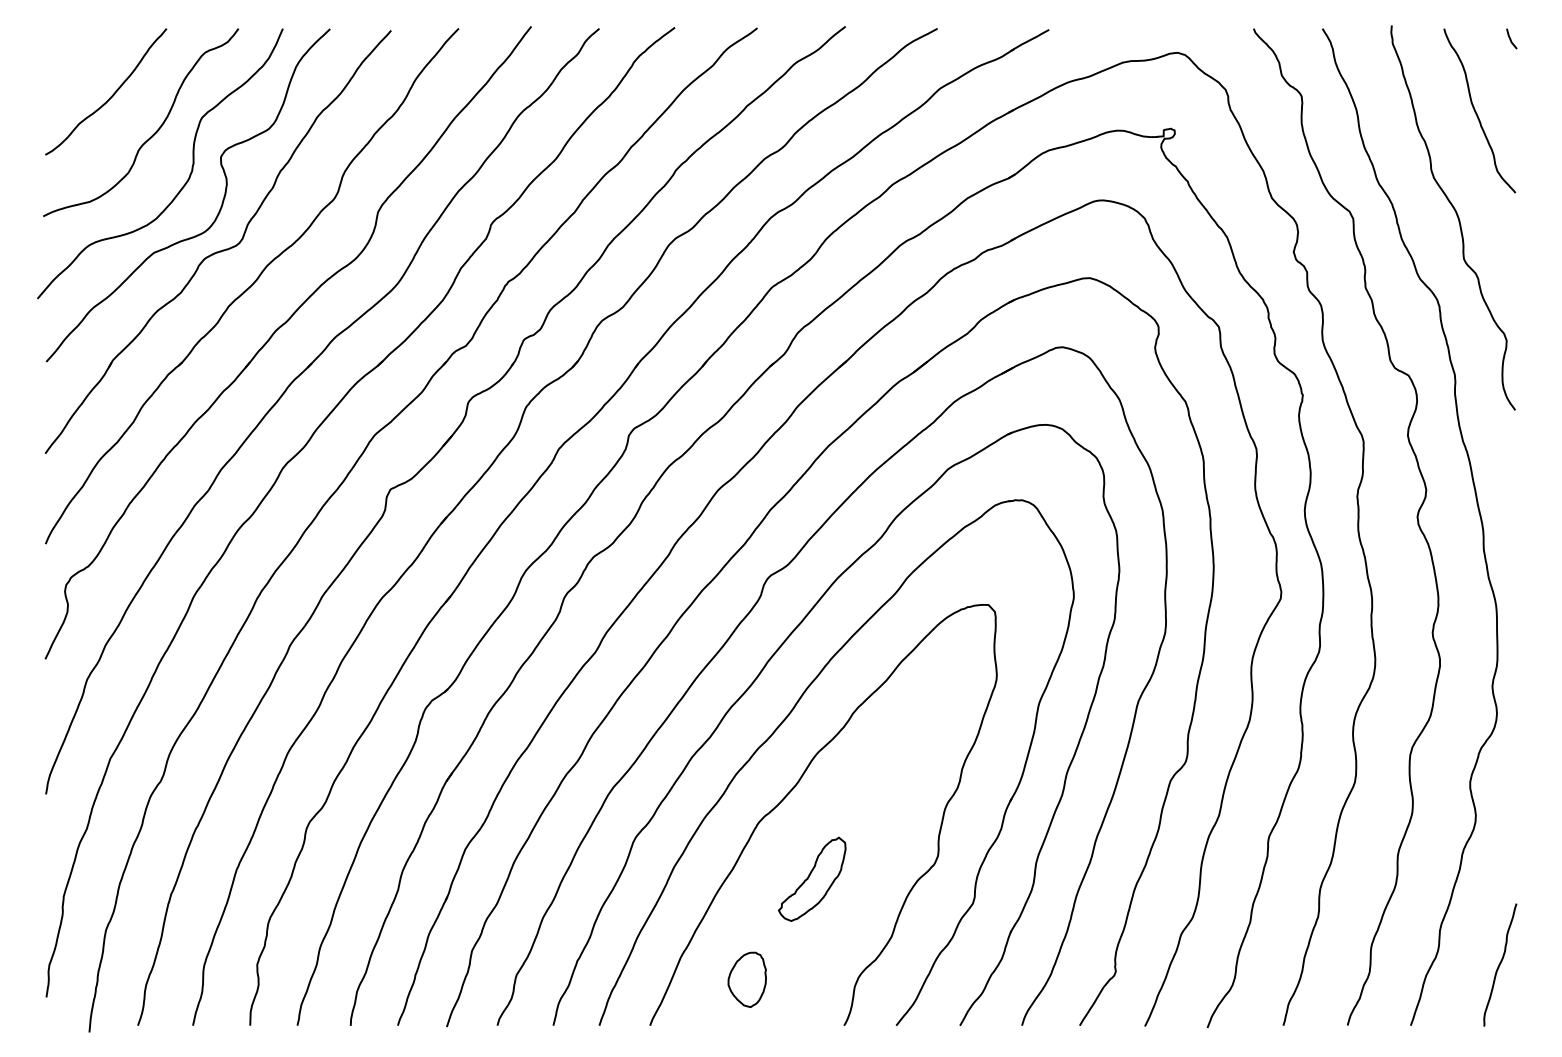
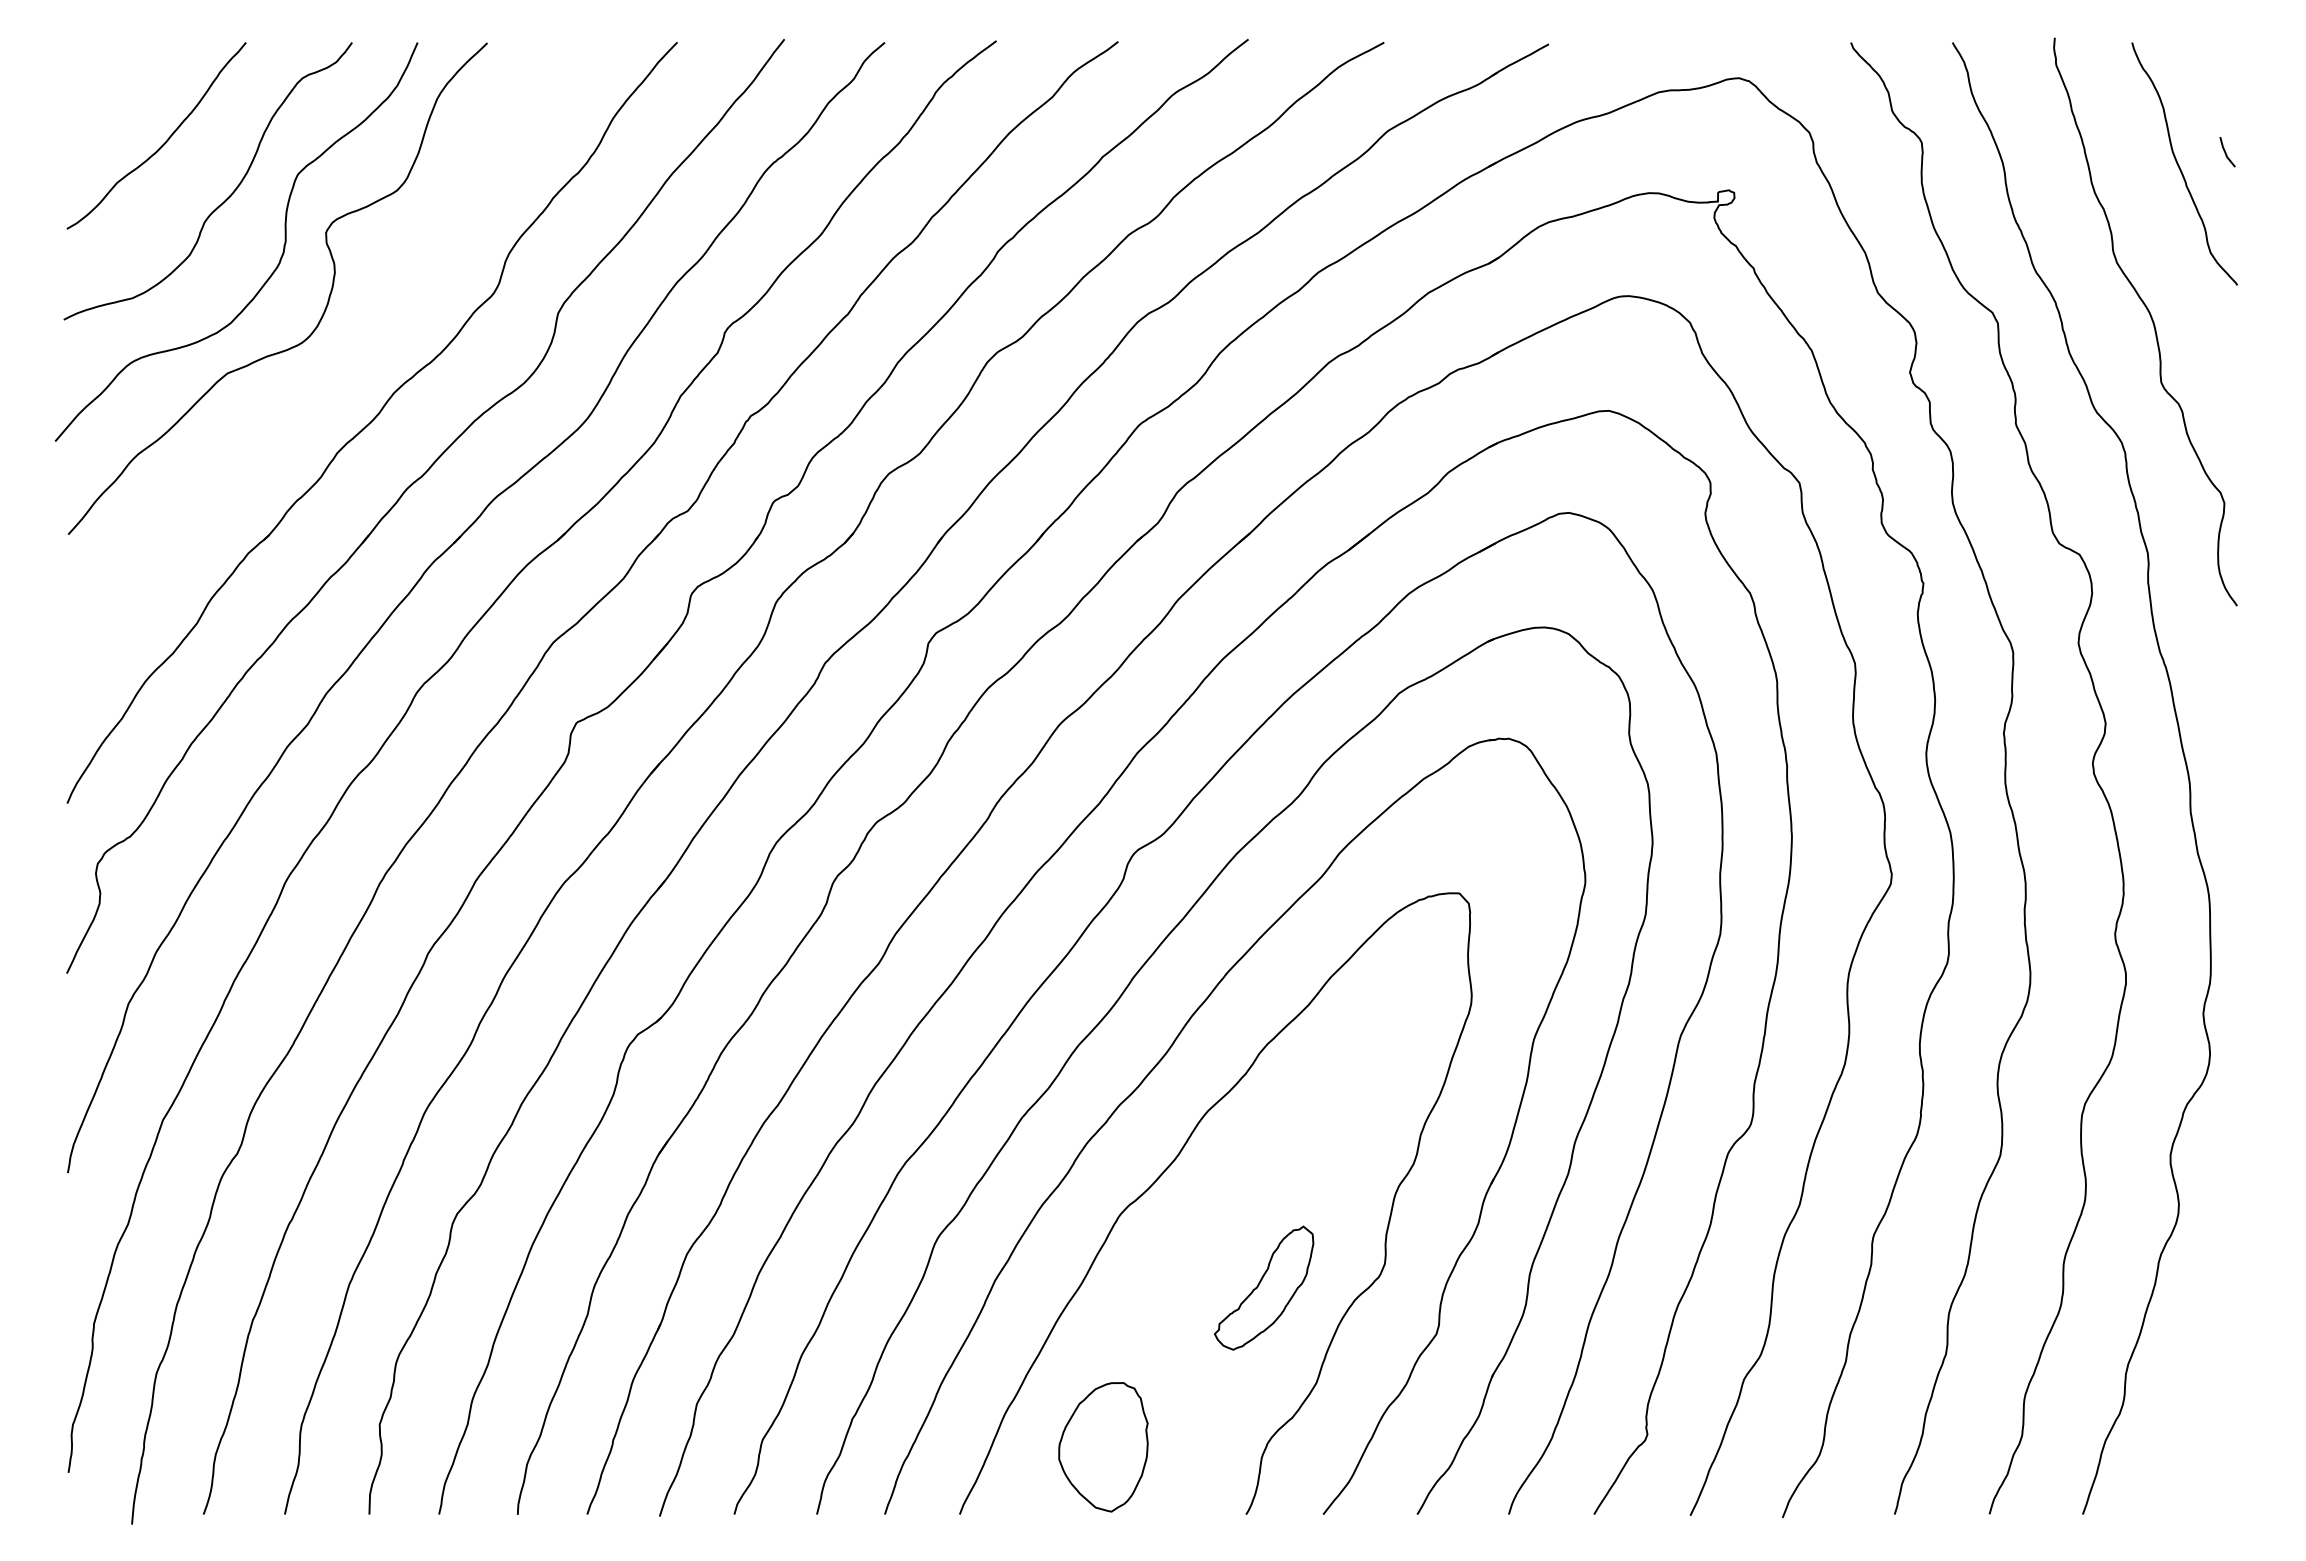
line: (1510, 38) -> (2225, 151), moved
part: (219, 250) -> (324, 370), removed
part: (812, 878) -> (1264, 1286), moved
curve: (1500, 964) -> (2215, 1424), removed
part: (746, 979) -> (1102, 1446), size x1.6

